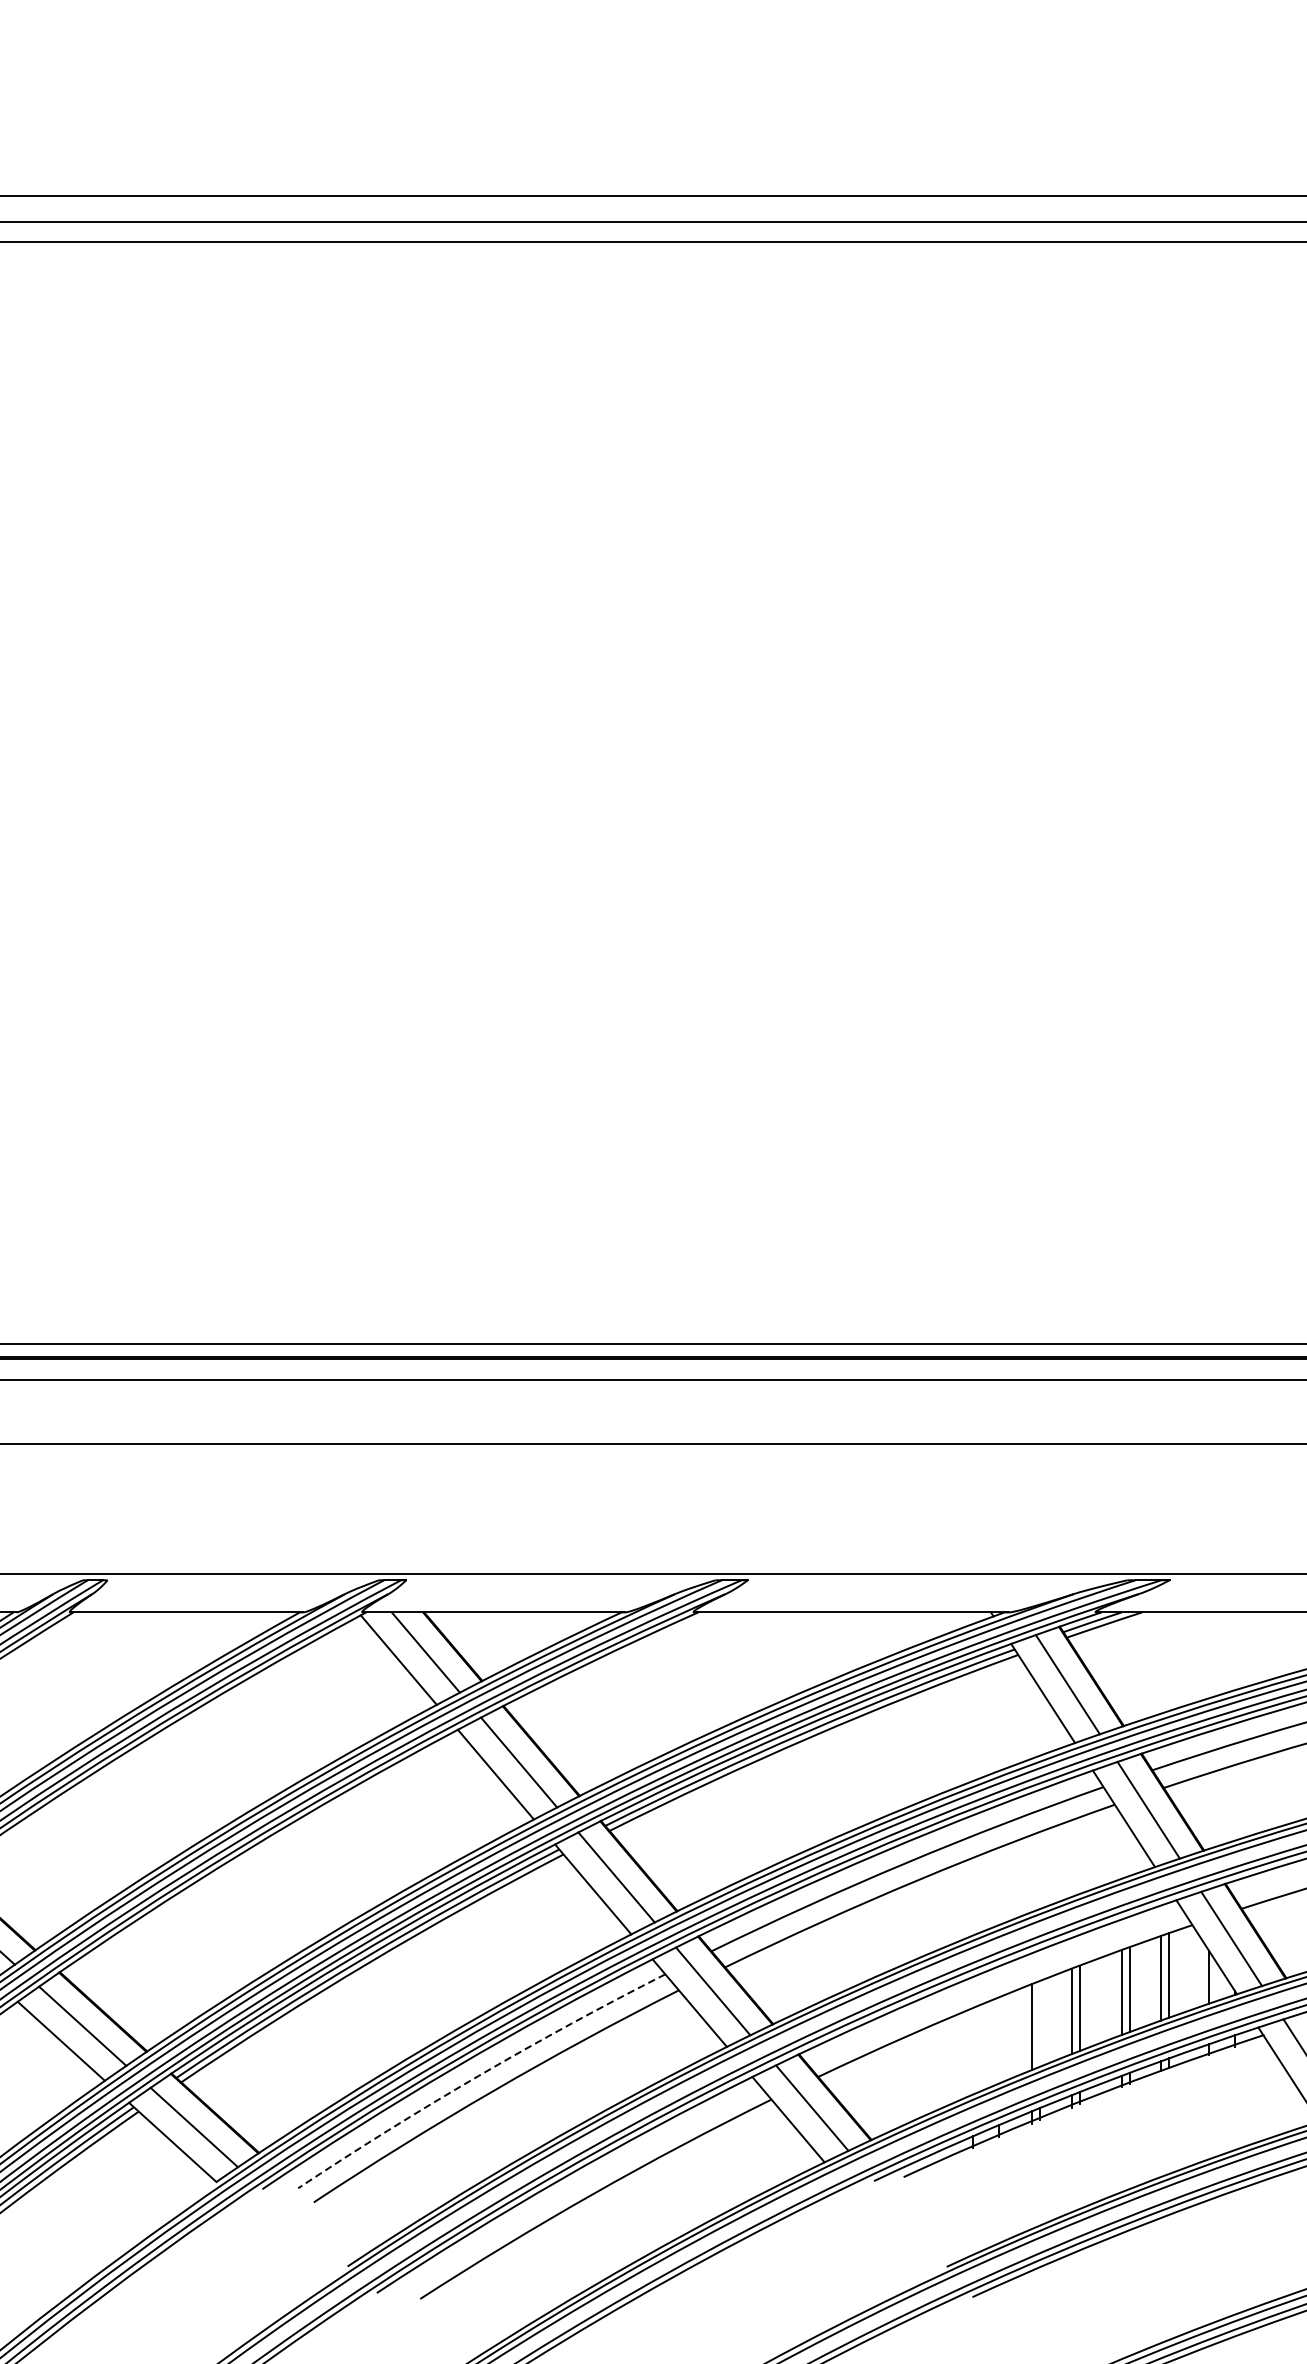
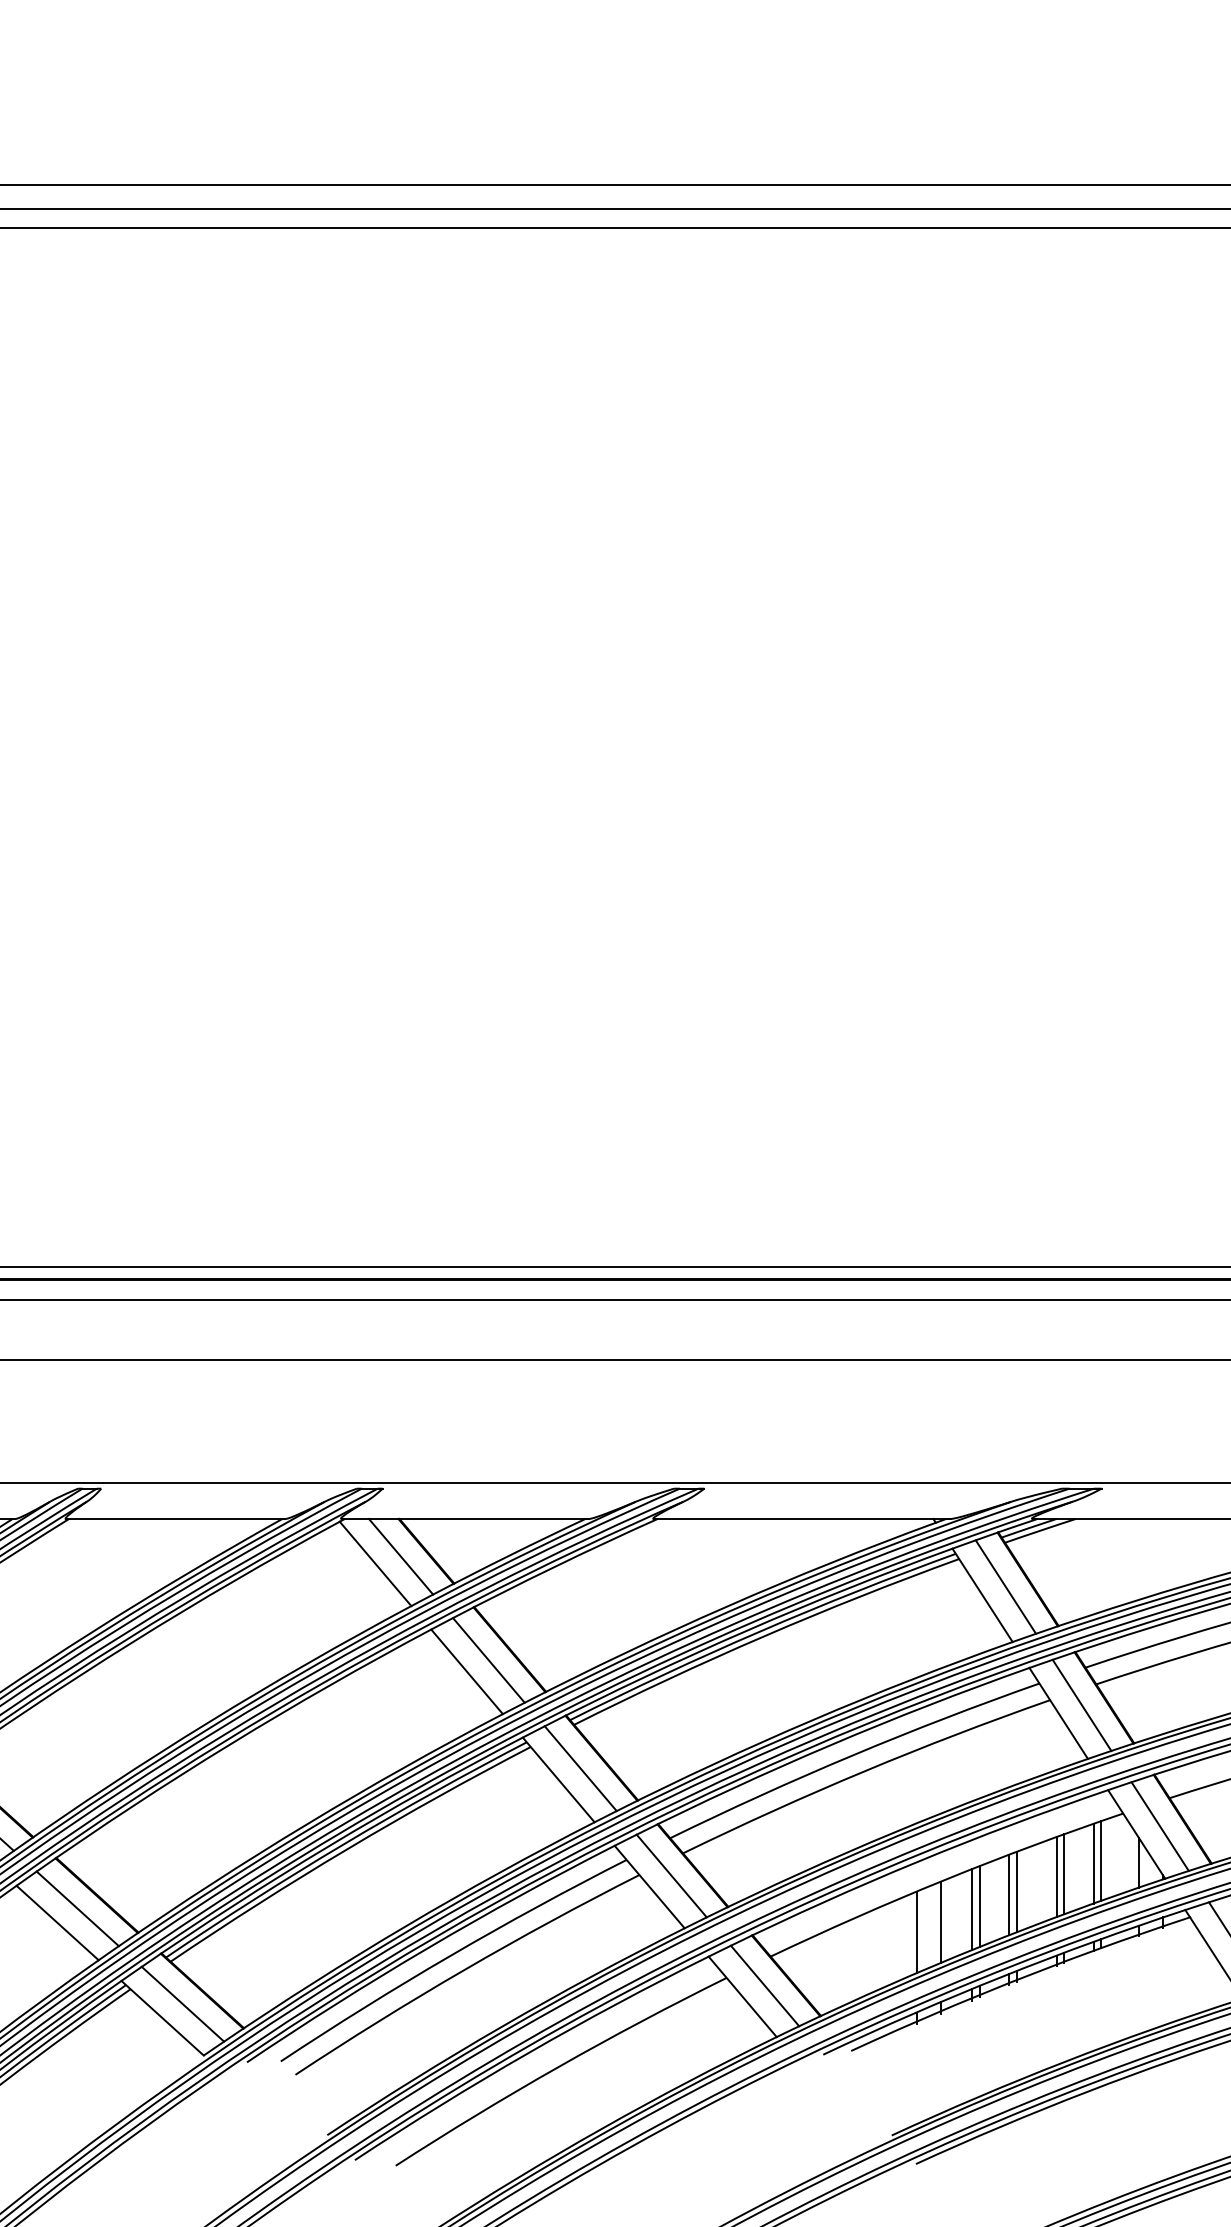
line: (1040, 2023) -> (980, 1906), added
line: (998, 2040) -> (940, 1922), added
line: (973, 2051) -> (916, 1932), added
arc: (478, 2075) -> (450, 1955), dashed -> solid

